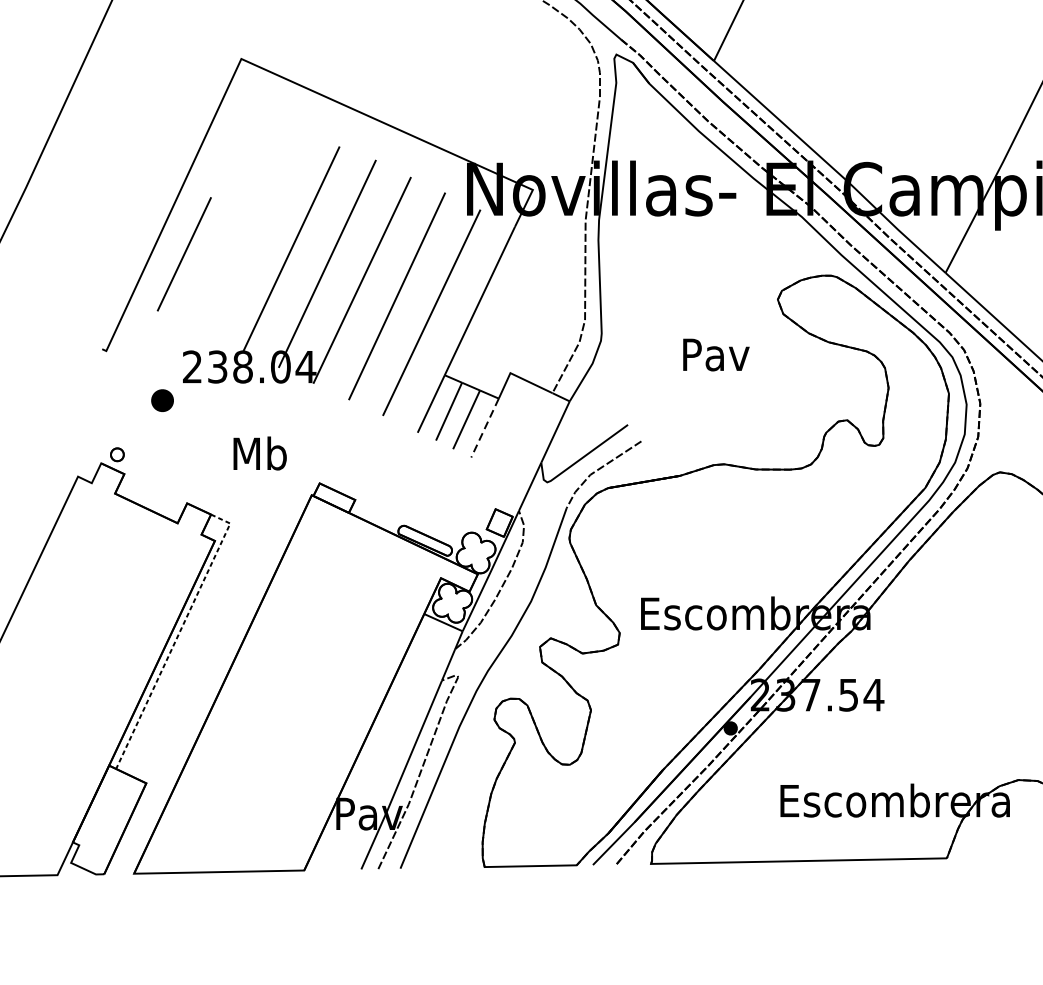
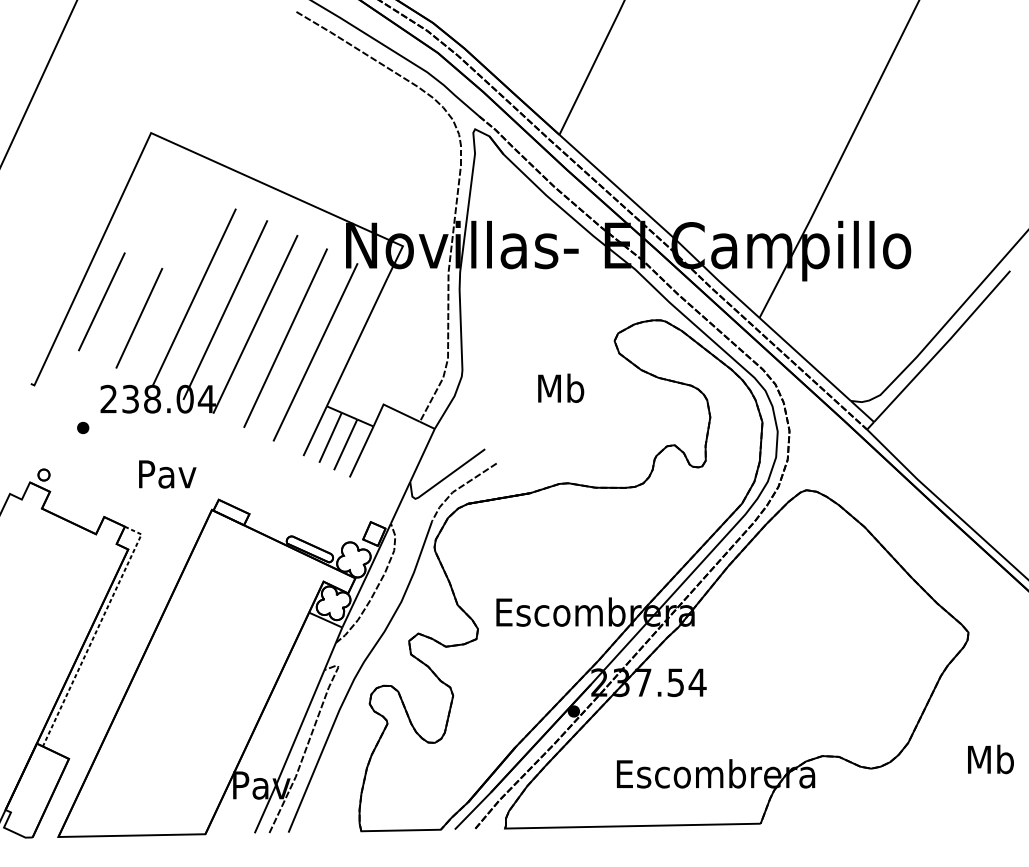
line: (227, 273) -> (139, 318), added
text: (716, 353) -> (561, 387), Pav -> Mb
part: (163, 399) -> (83, 427), size x0.62
line: (484, 428) -> (361, 452), dashed -> solid
text: (260, 452) -> (167, 473), Mb -> Pav

